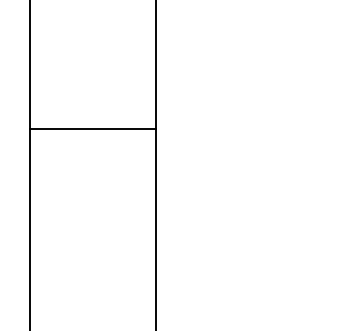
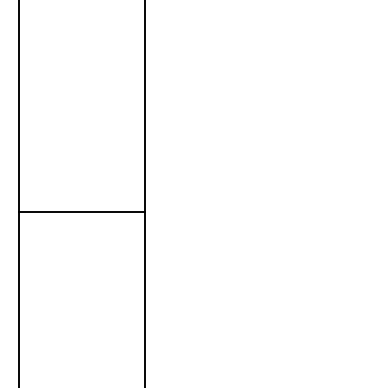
line: (92, 128) -> (81, 212), moved

